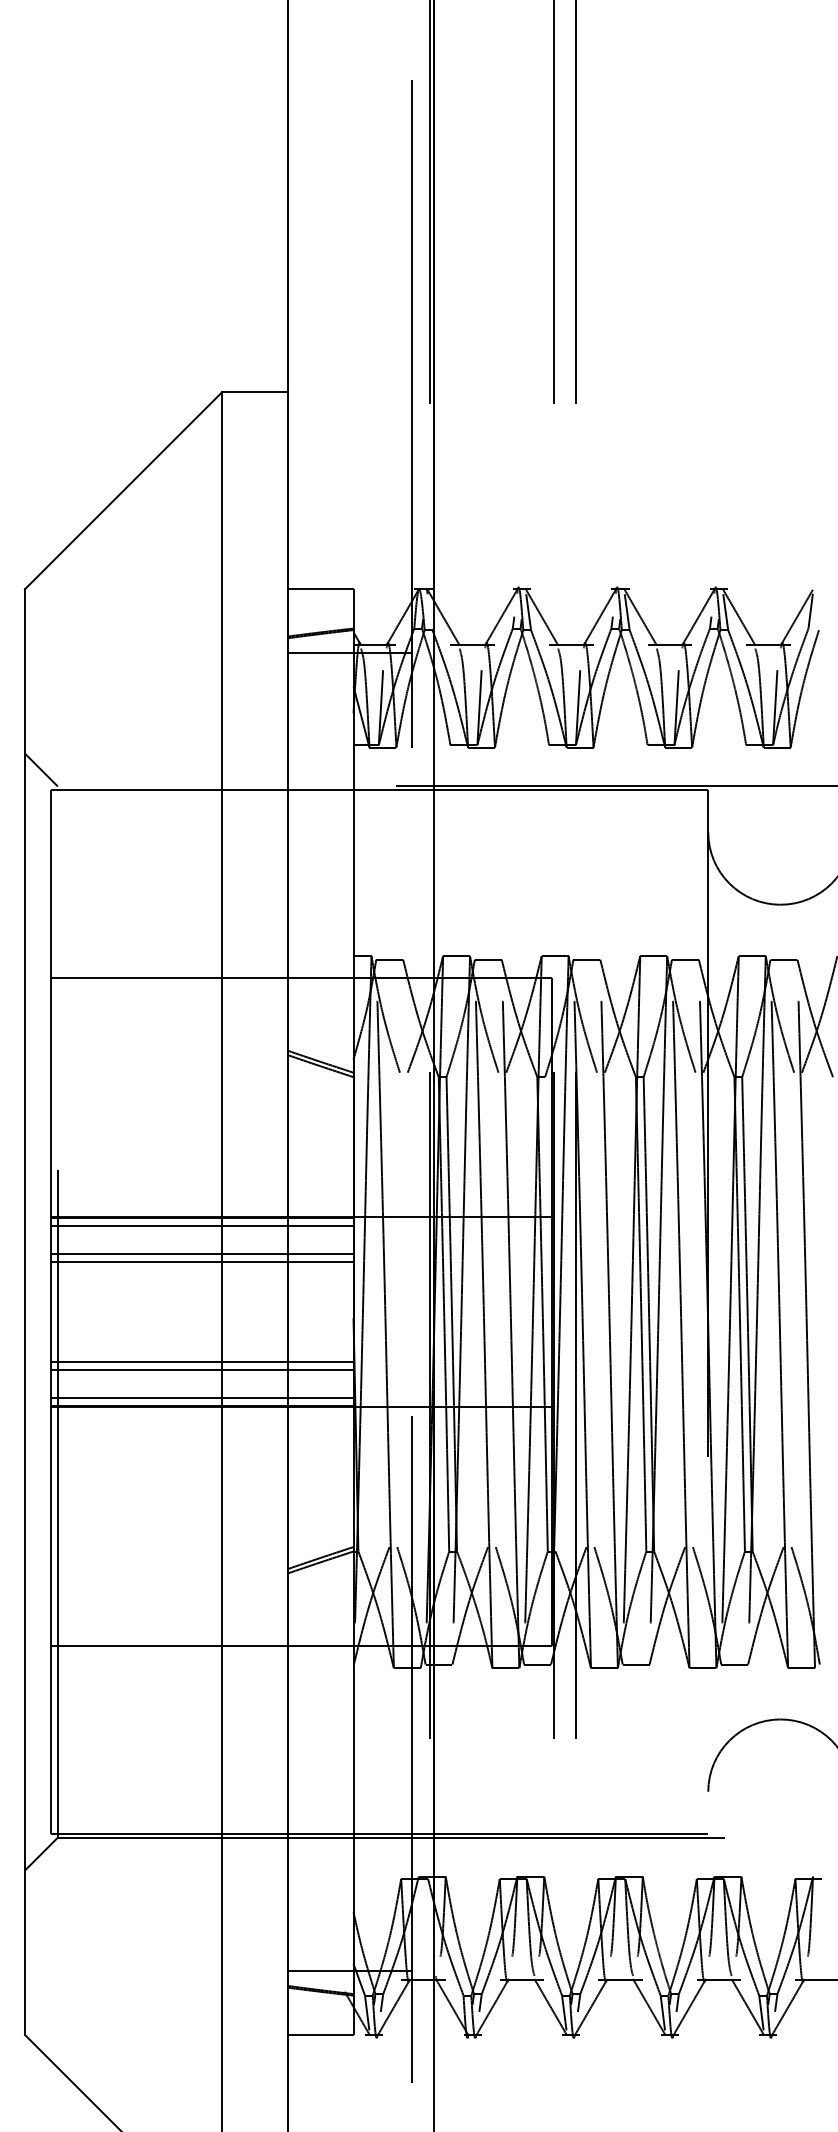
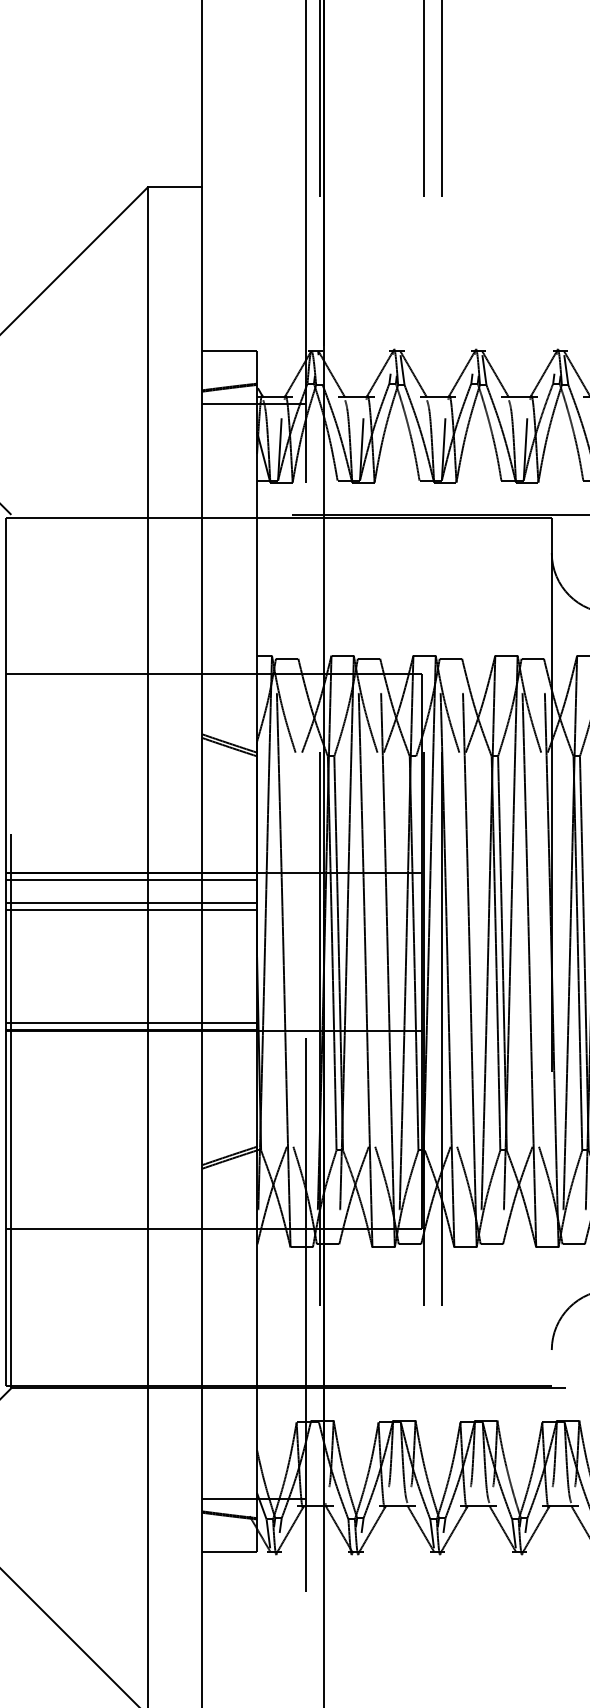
line: (202, 1362) -> (131, 993), removed
line: (202, 1370) -> (131, 1000), removed

